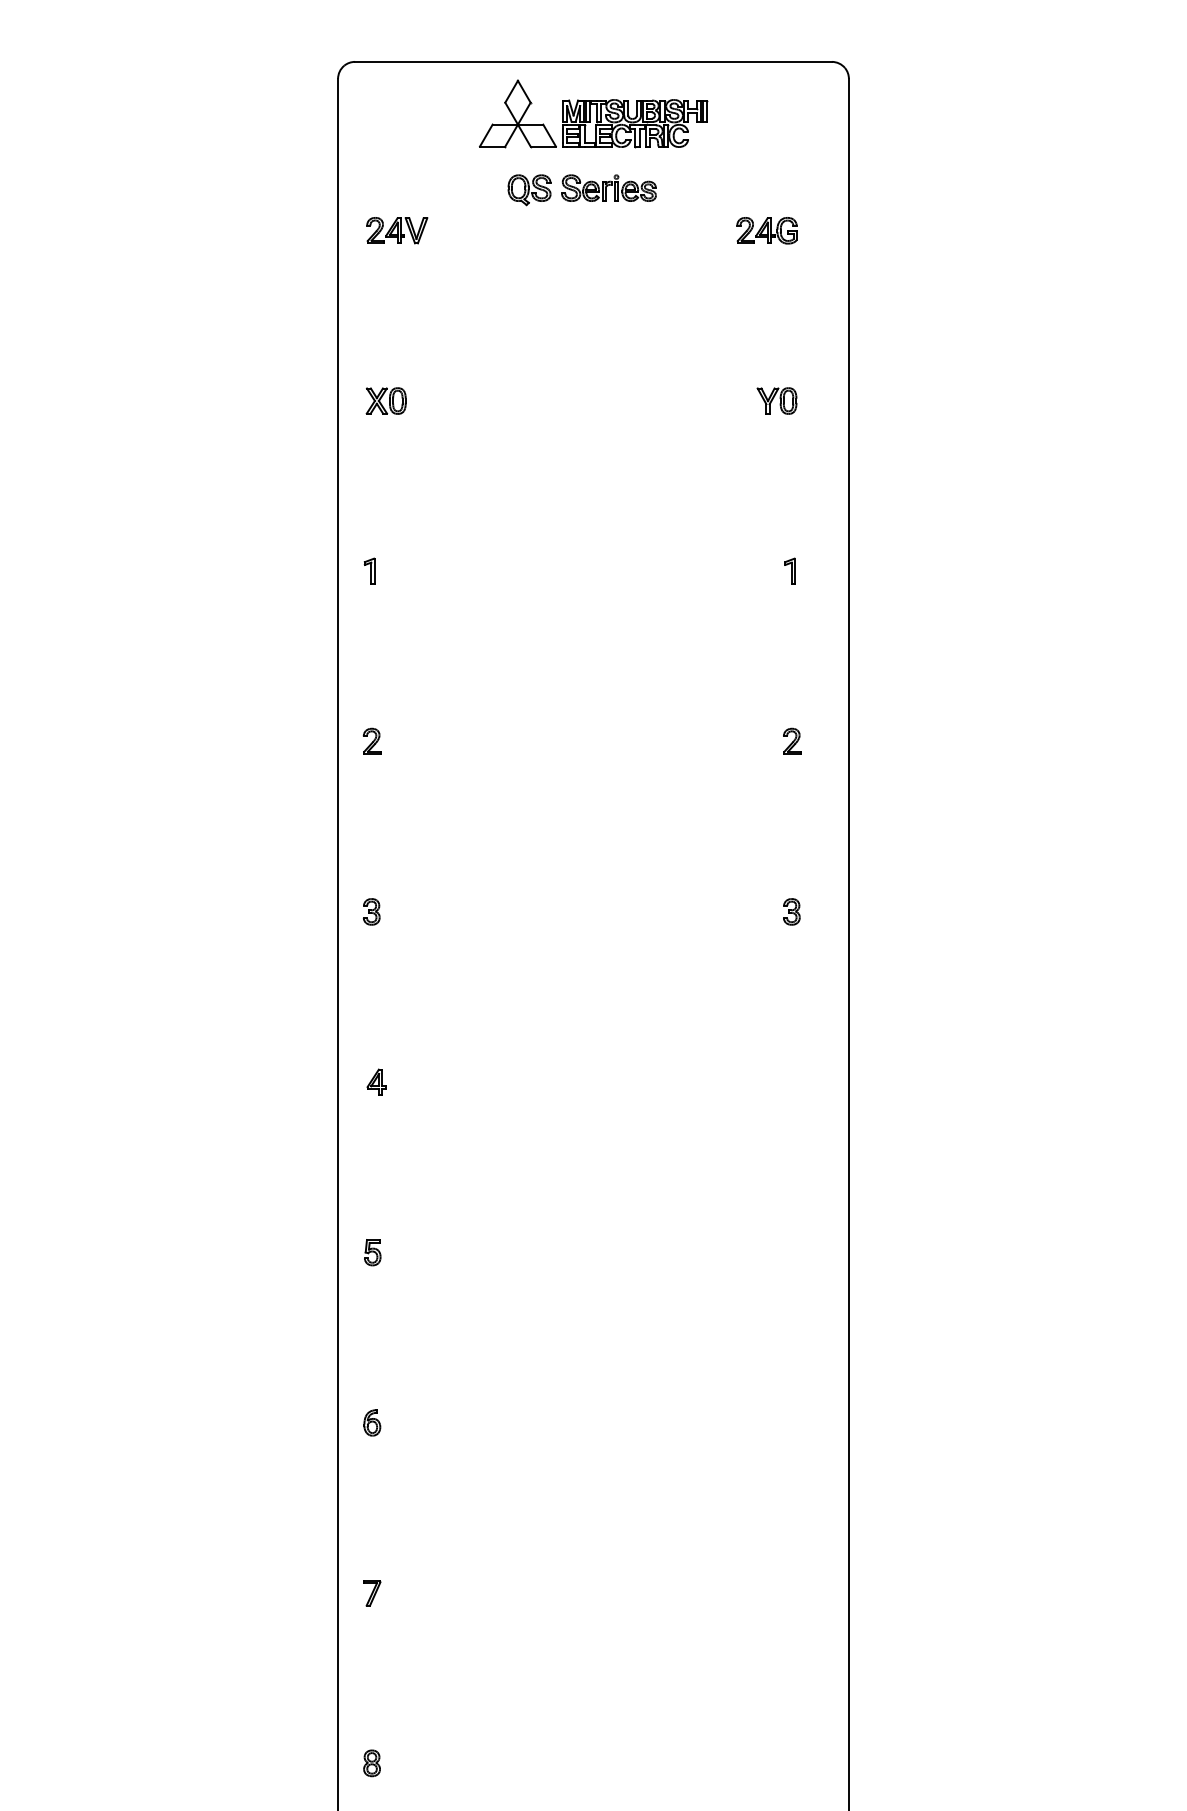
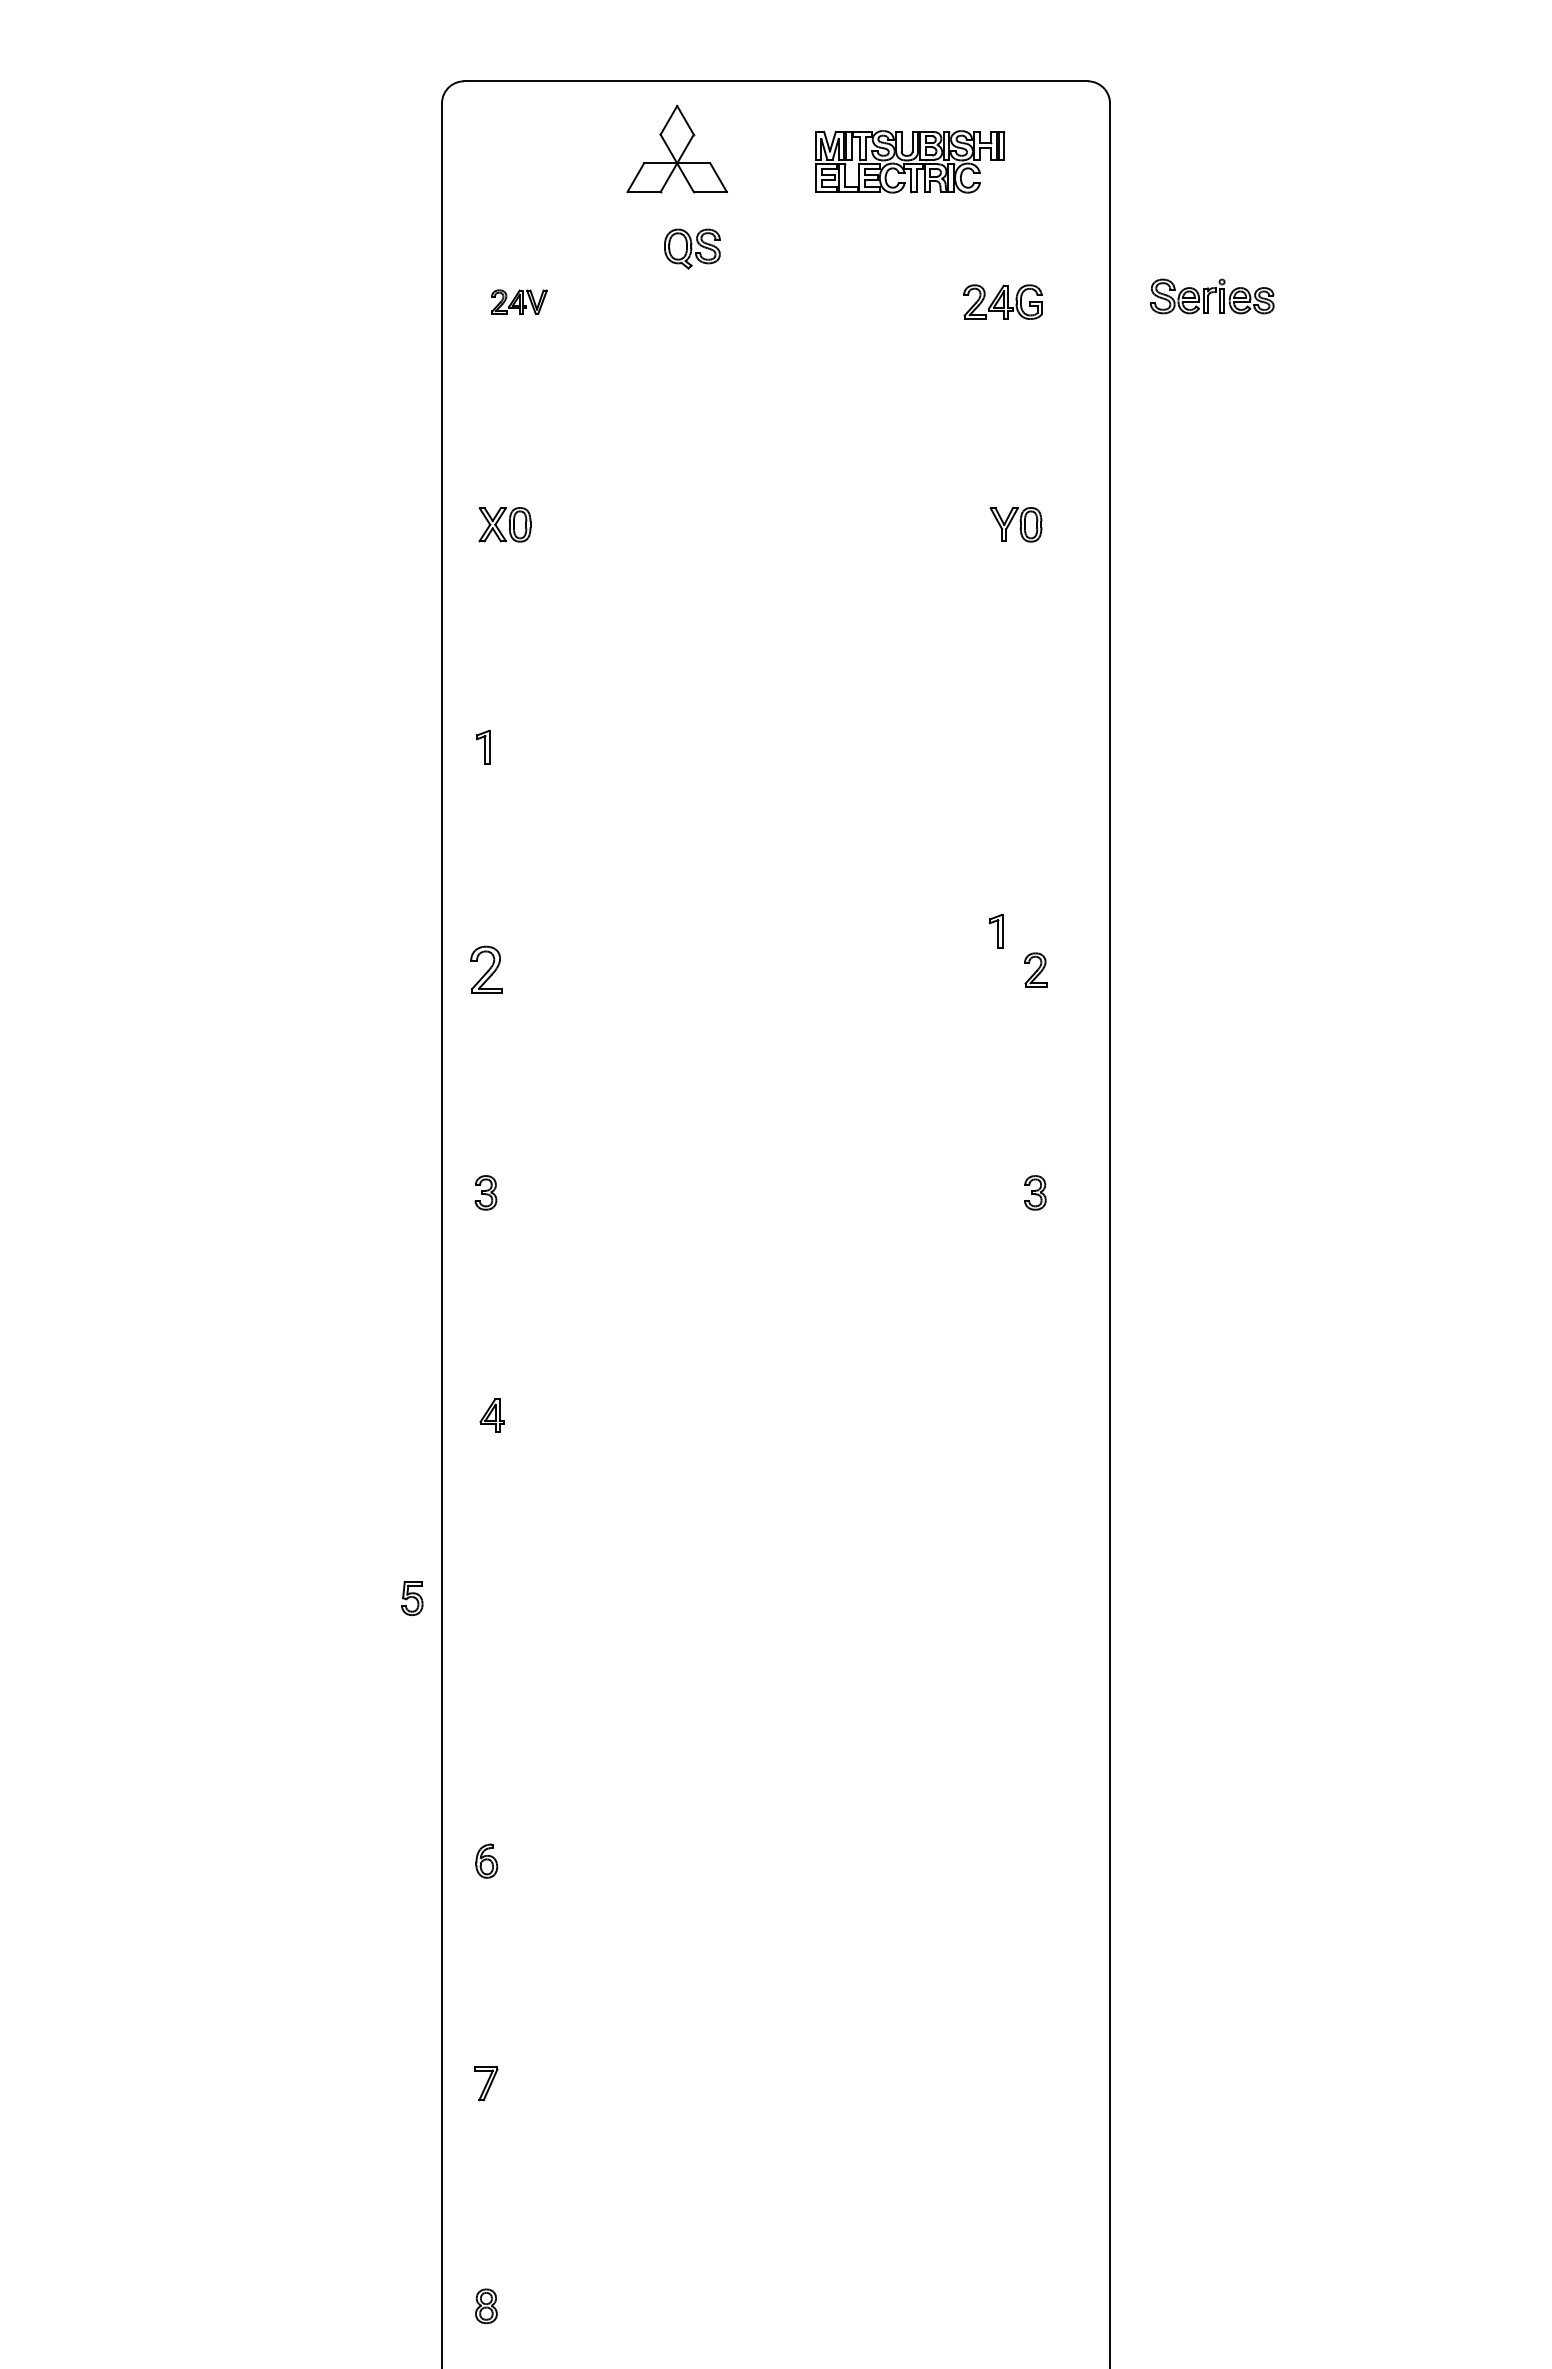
part: (635, 123) -> (910, 161), moved
part: (609, 188) -> (1212, 296), moved
part: (397, 230) -> (519, 301), size x0.7
part: (790, 571) -> (996, 931), moved
part: (372, 741) -> (486, 969), size x1.4
part: (372, 1251) -> (412, 1597), moved

